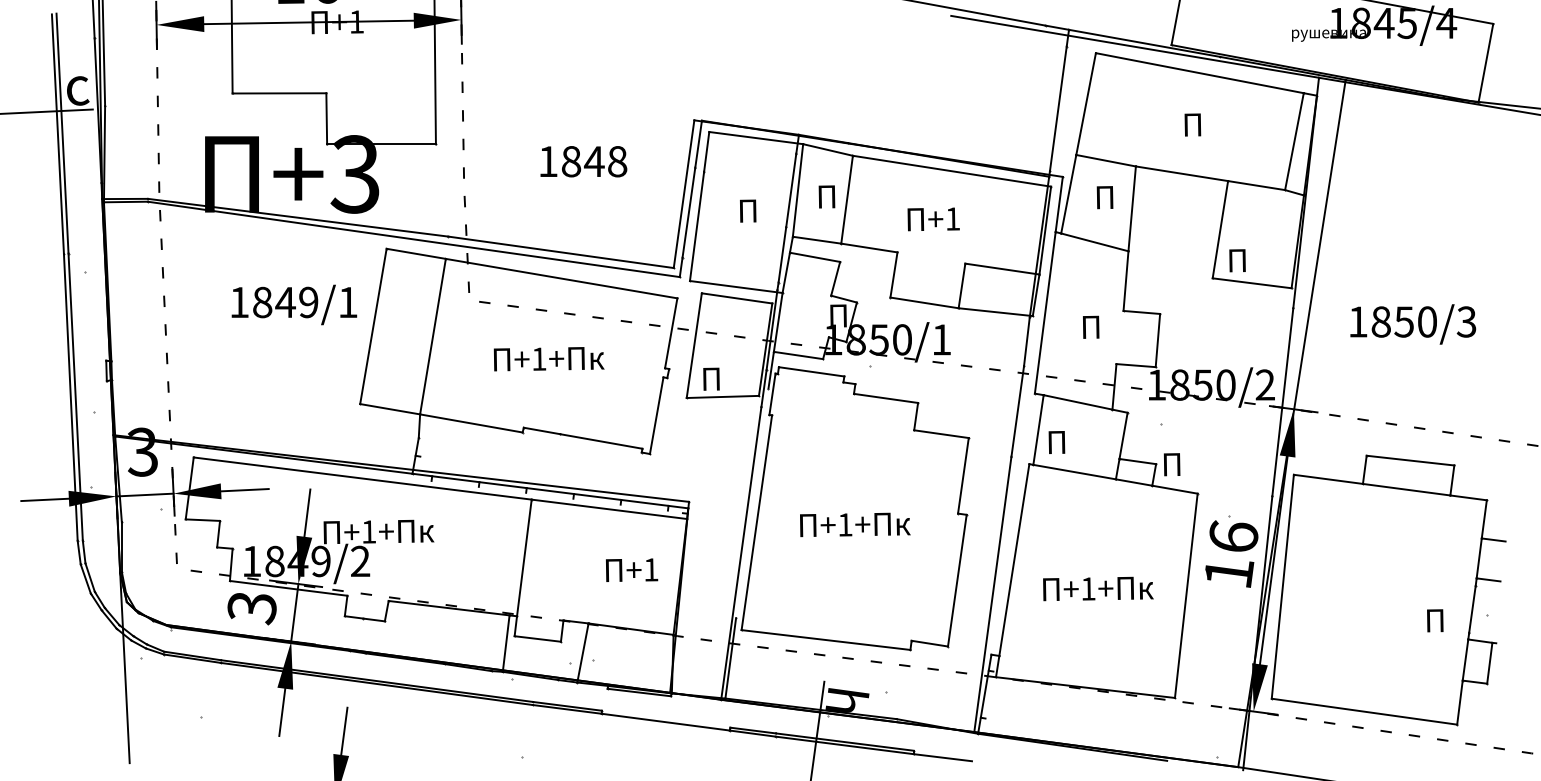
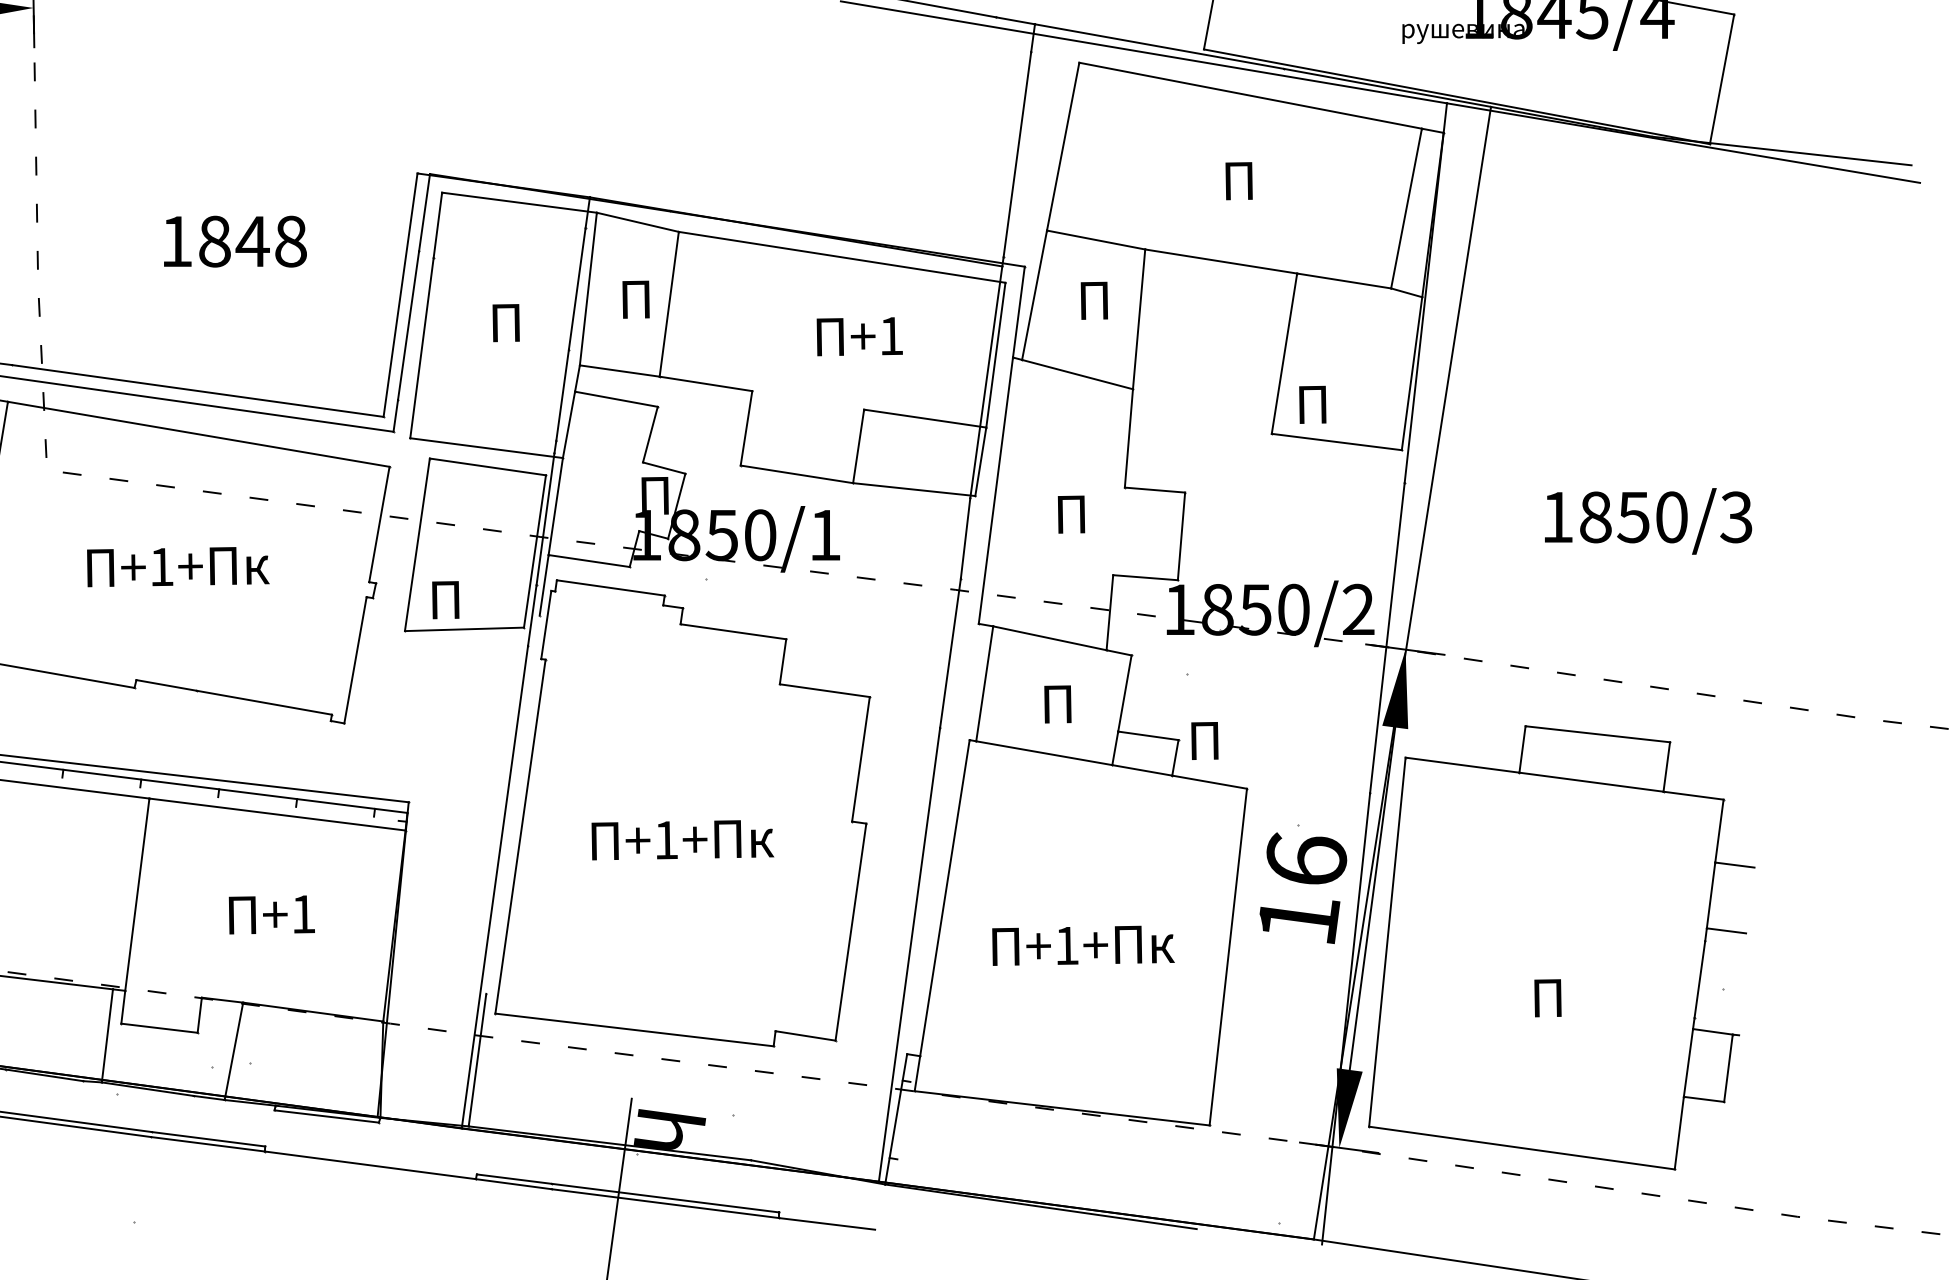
text: (933, 219) -> (859, 336), moved
text: (1413, 324) -> (1648, 521), moved
text: (1056, 442) -> (1057, 704), moved
text: (632, 569) -> (272, 913), moved
text: (1435, 620) -> (1548, 997), moved

